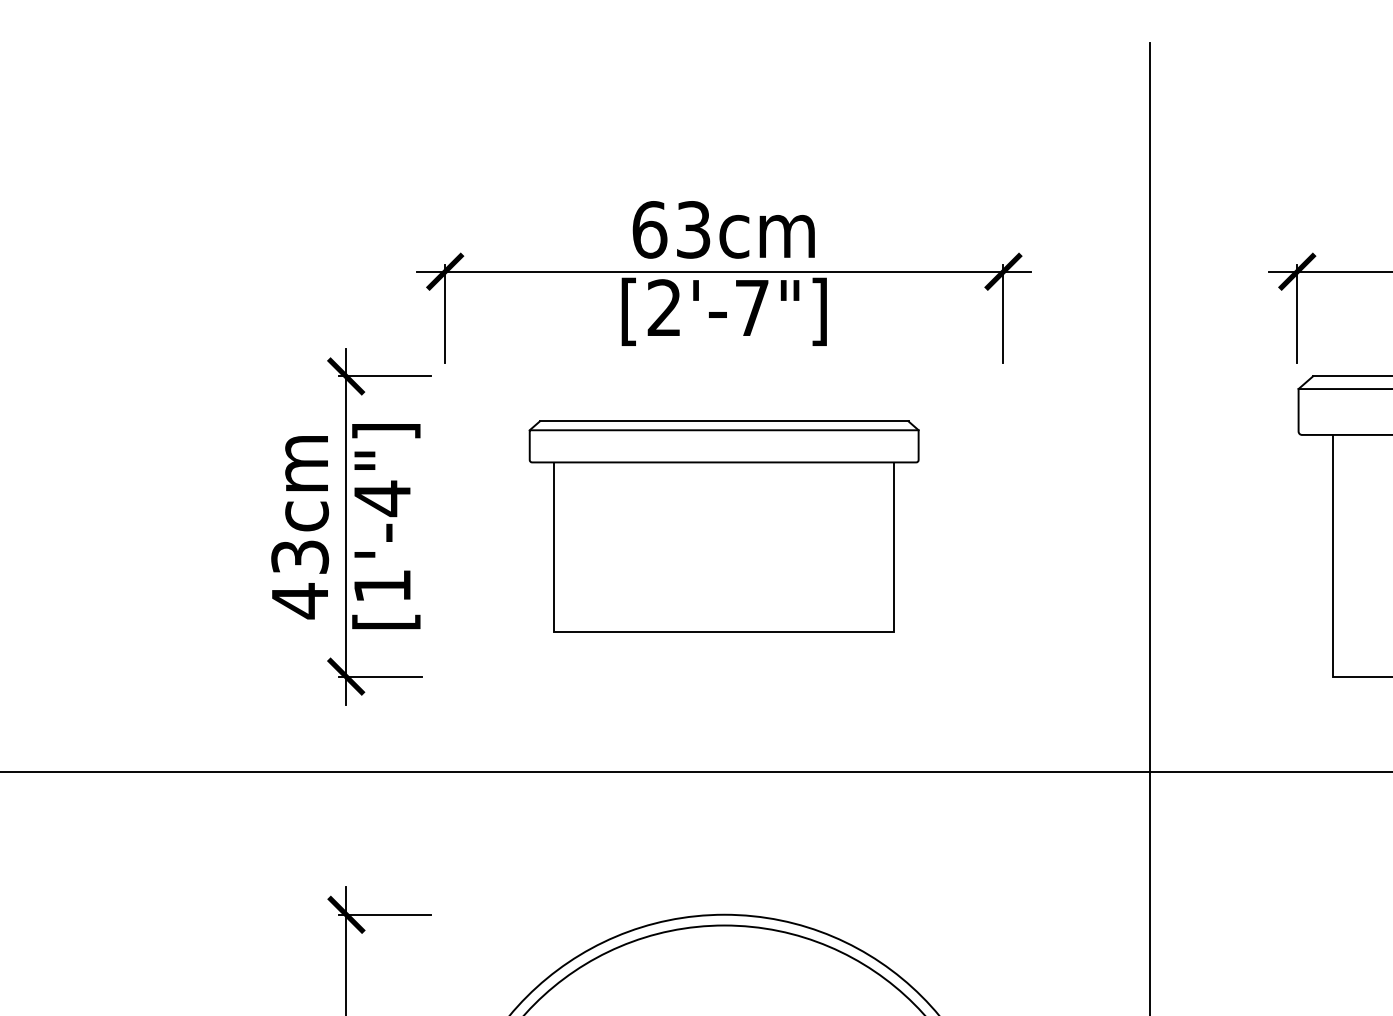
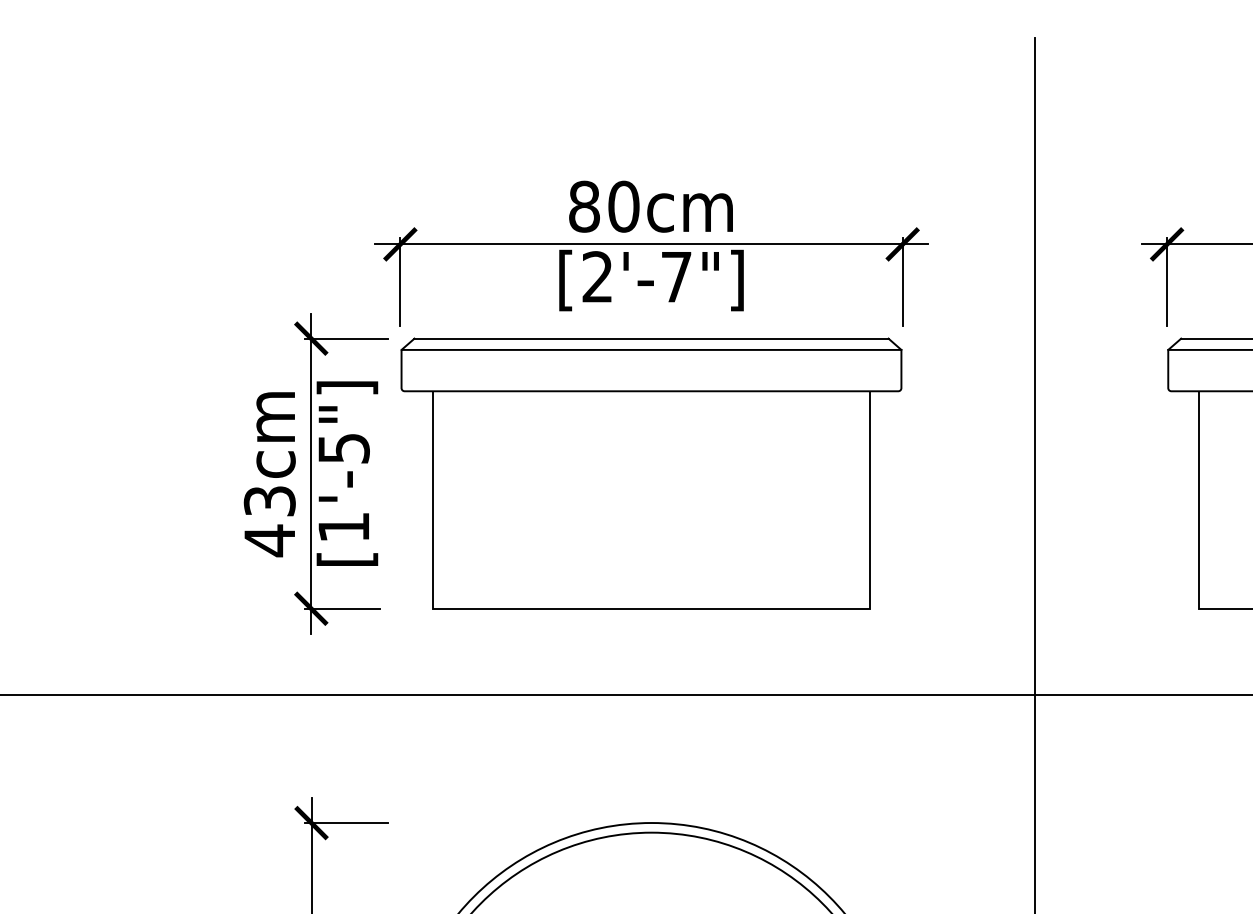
text: (671, 229) -> (604, 206), 63cm -> 80cm
text: (382, 498) -> (343, 448), [1'-4"] -> [1'-5"]
part: (723, 526) -> (650, 473), size x1.43

